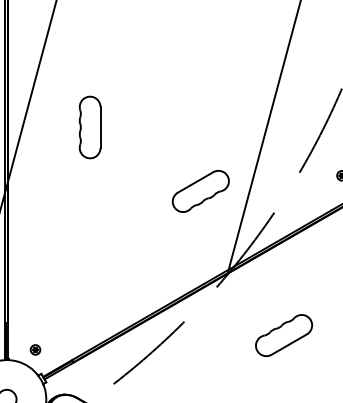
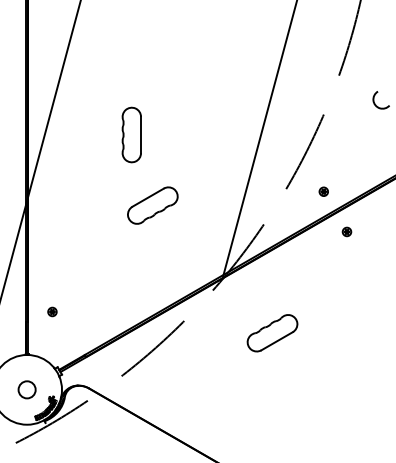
part: (89, 126) -> (131, 134), moved
part: (200, 191) -> (152, 205), moved
part: (35, 349) -> (52, 311), moved

